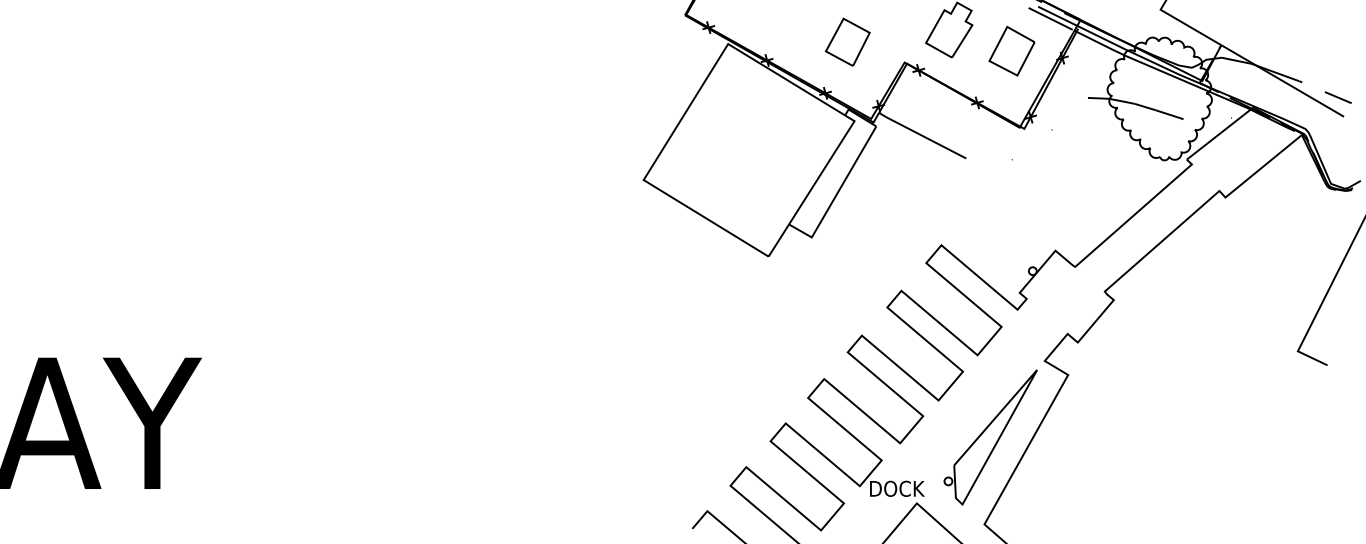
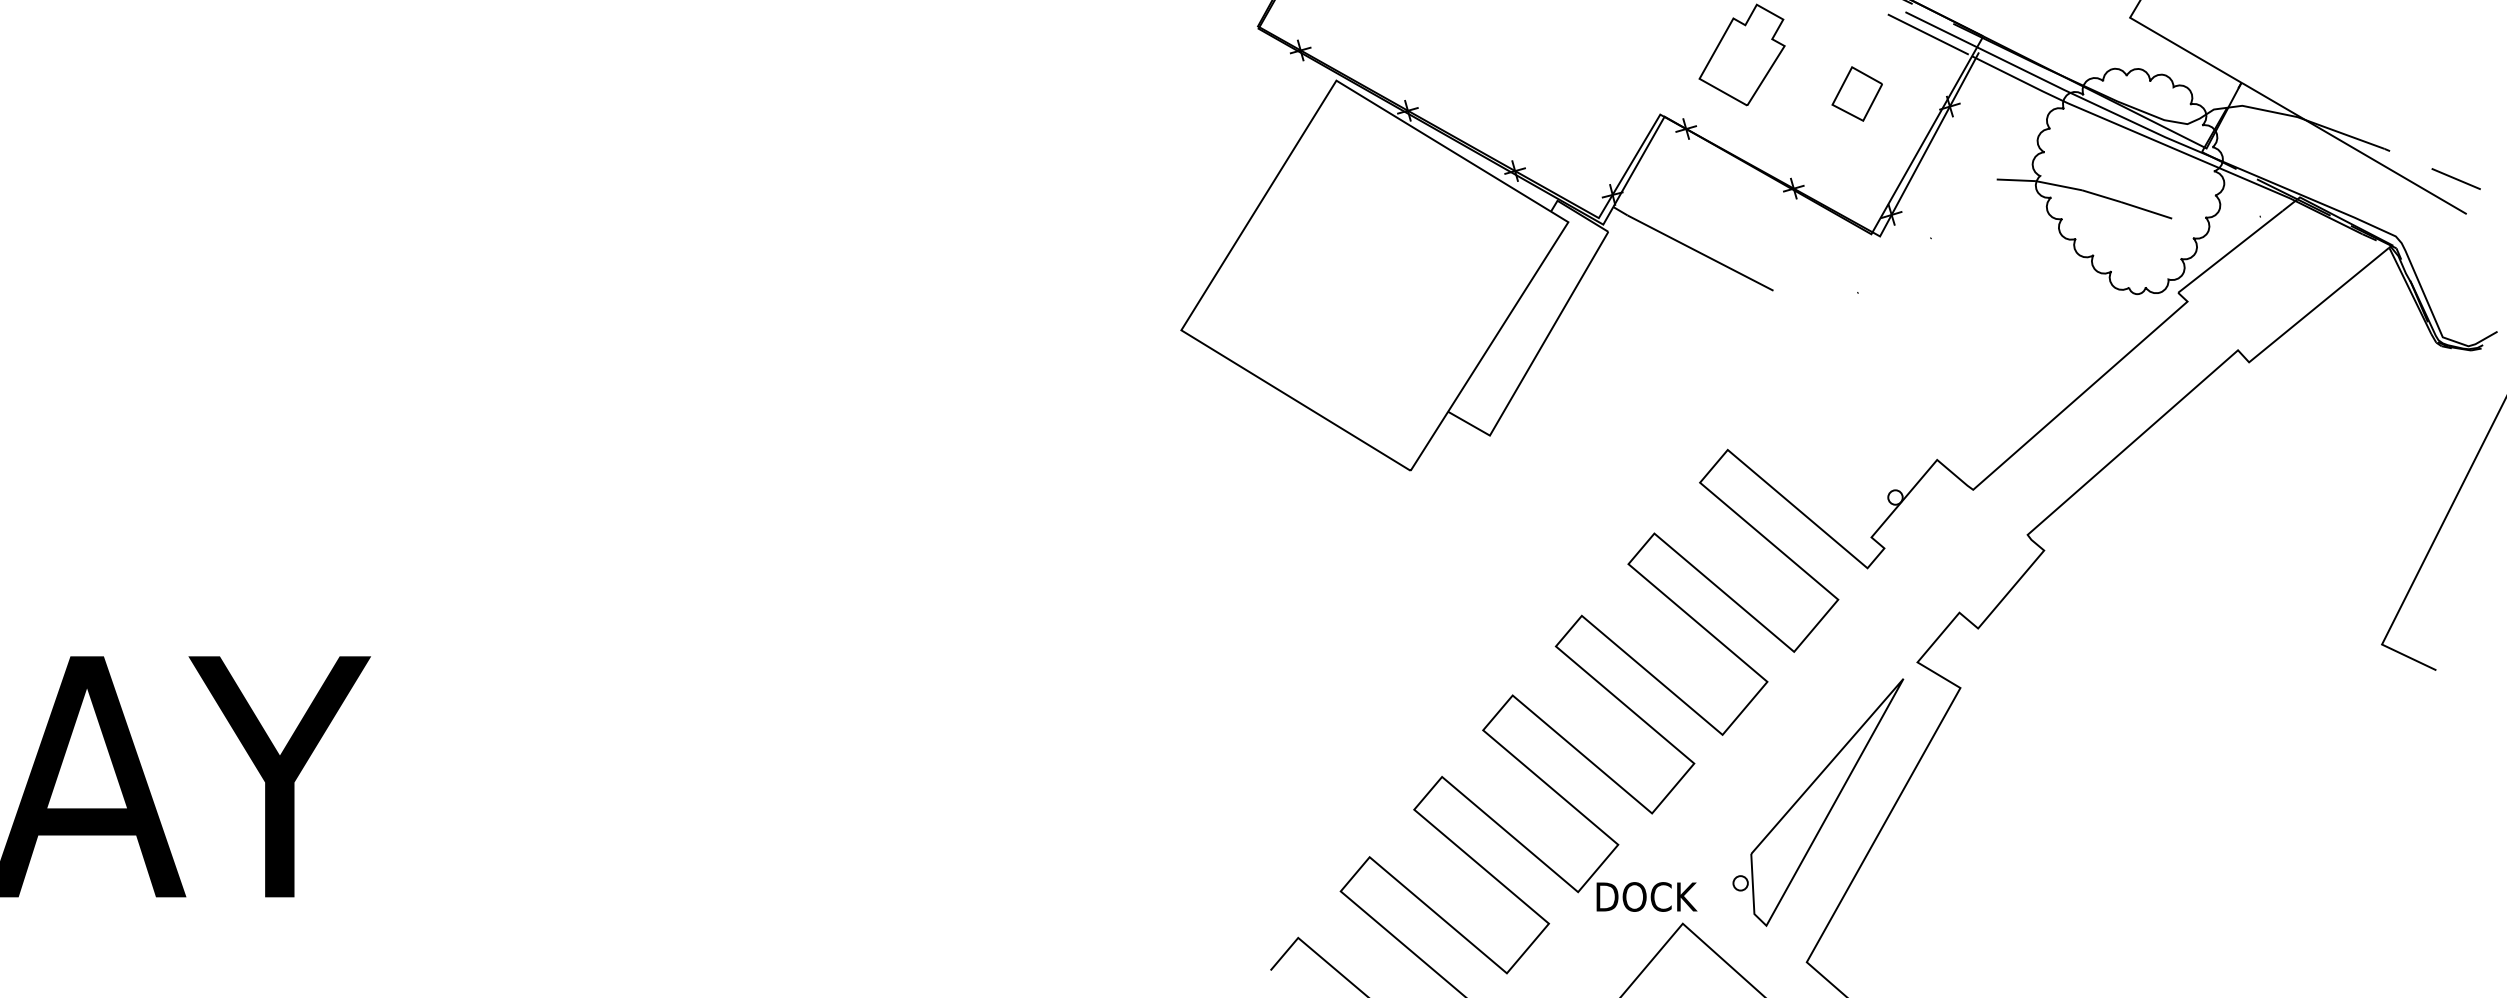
part: (847, 41) -> (1555, 75), removed
part: (1011, 51) -> (1856, 94), size x0.6

